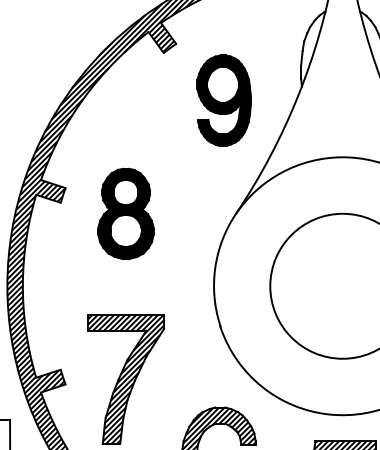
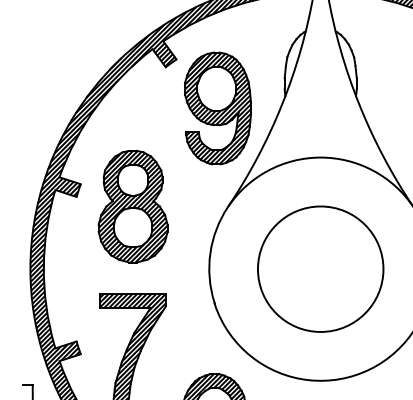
part: (223, 100) -> (217, 108), size x1.43
part: (125, 213) -> (132, 206), size x1.43

